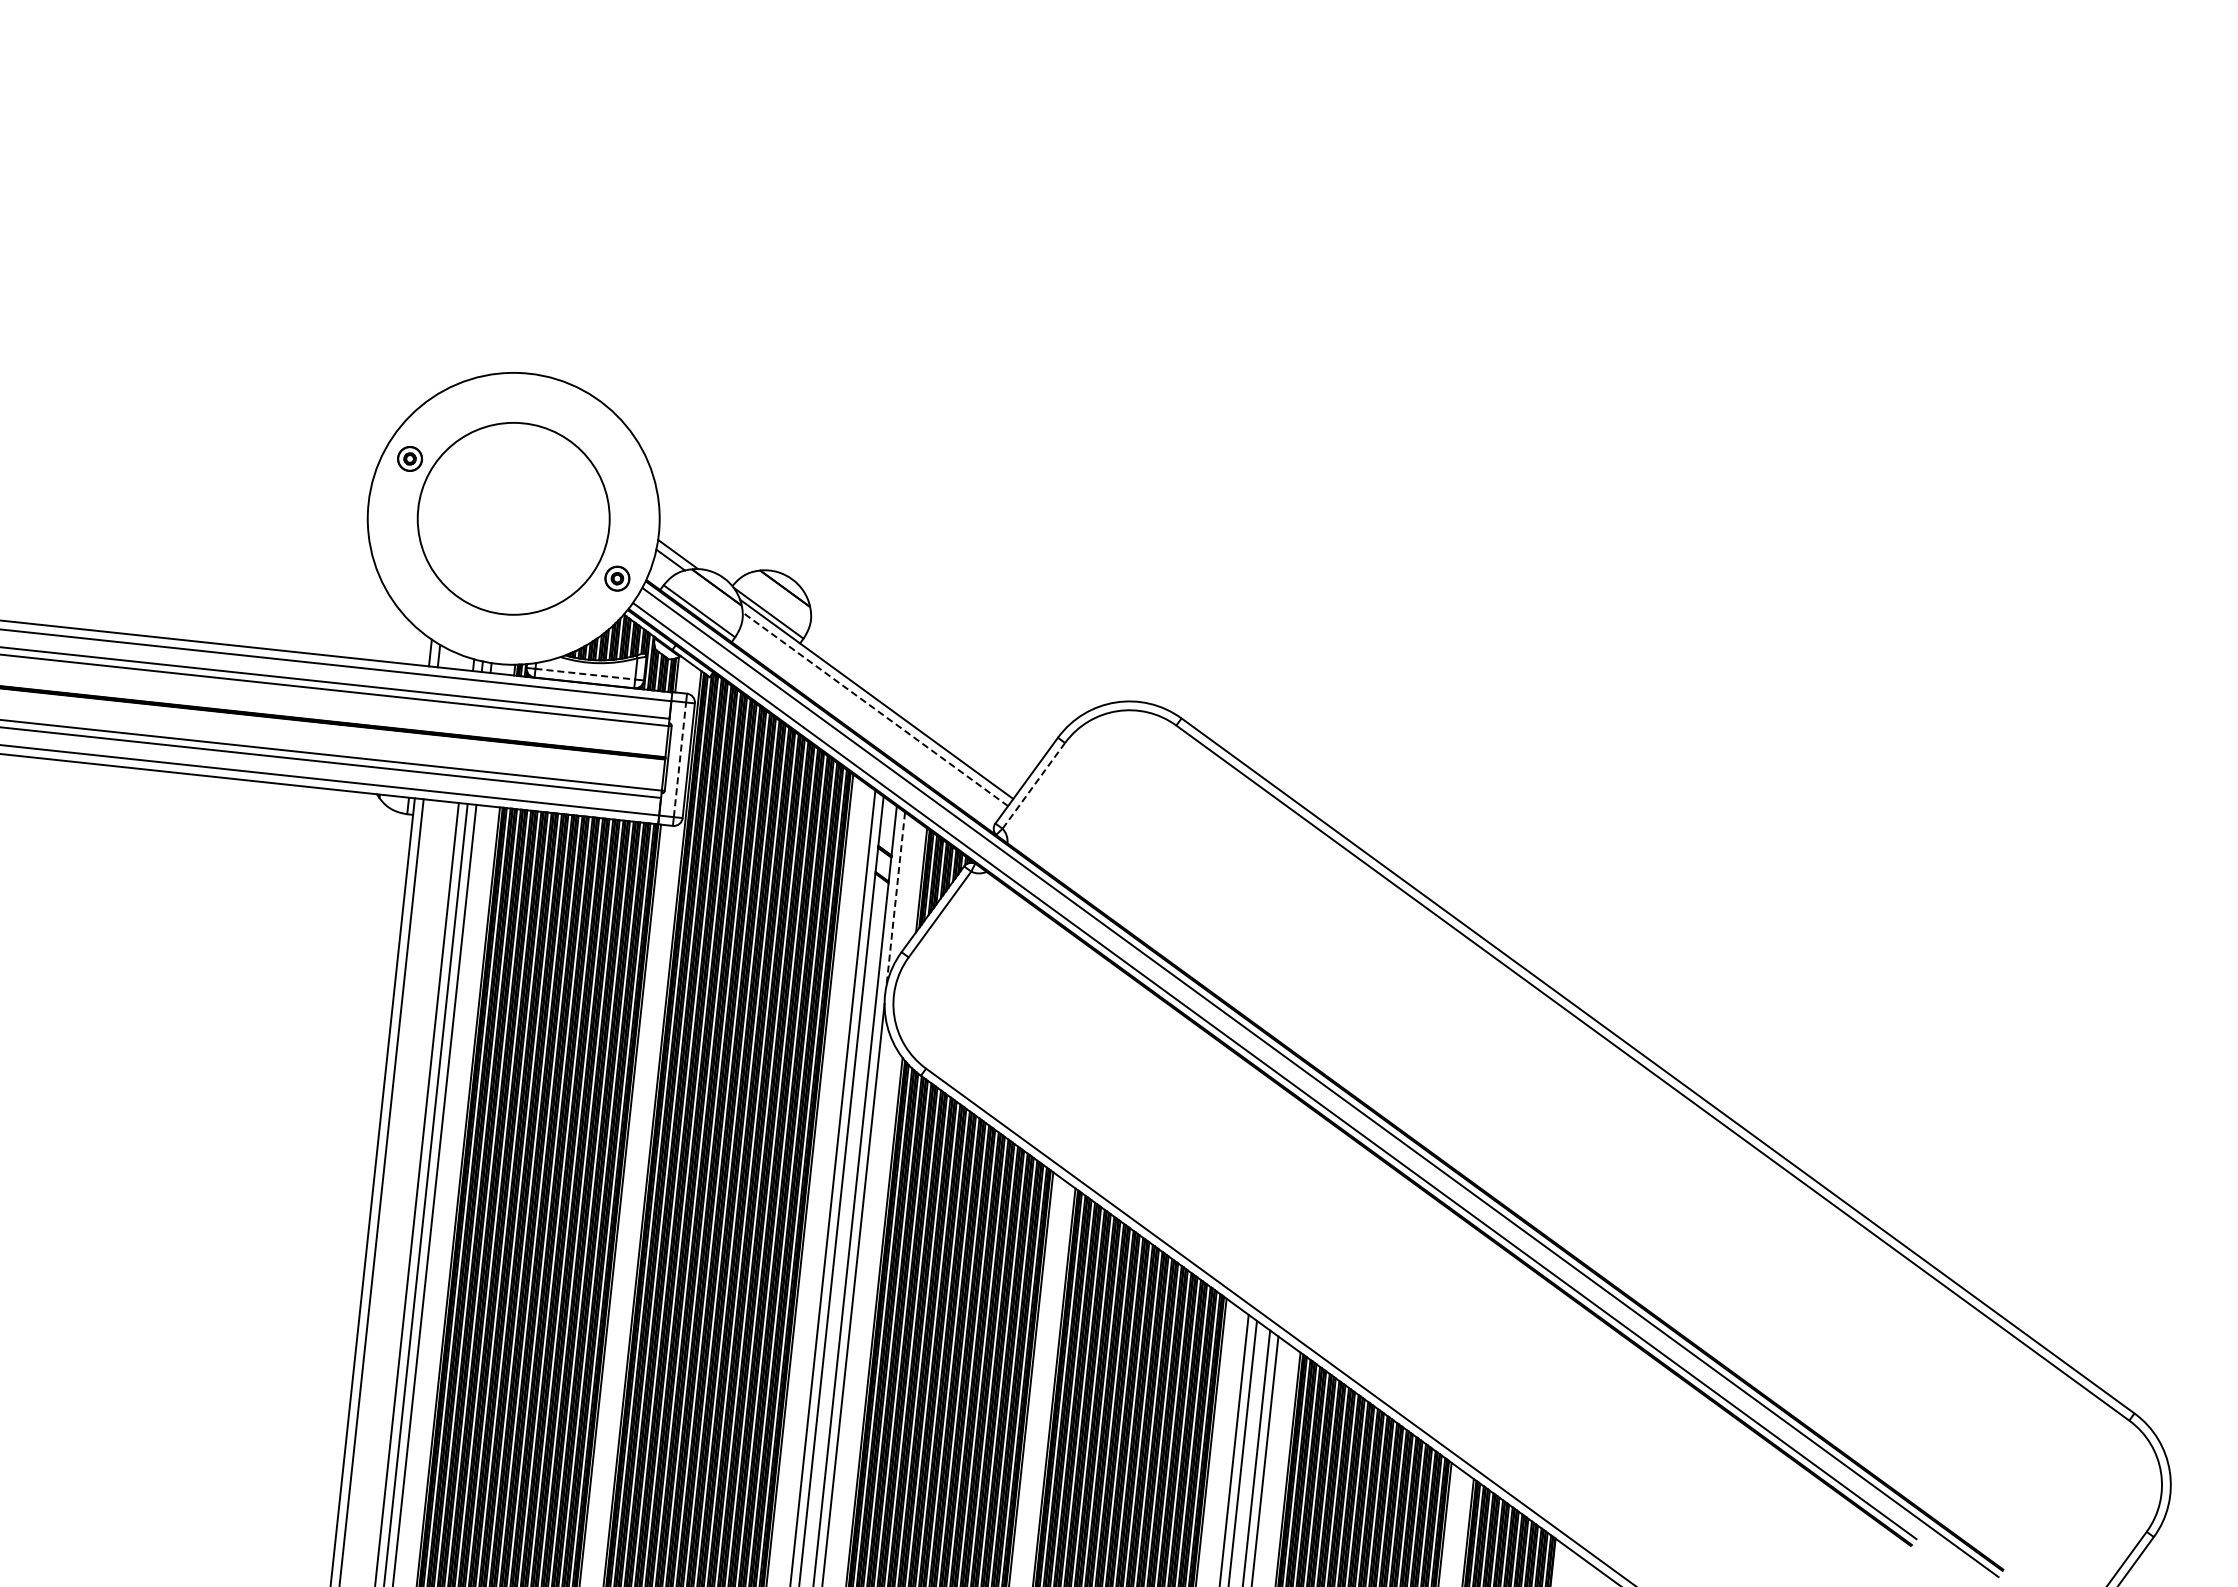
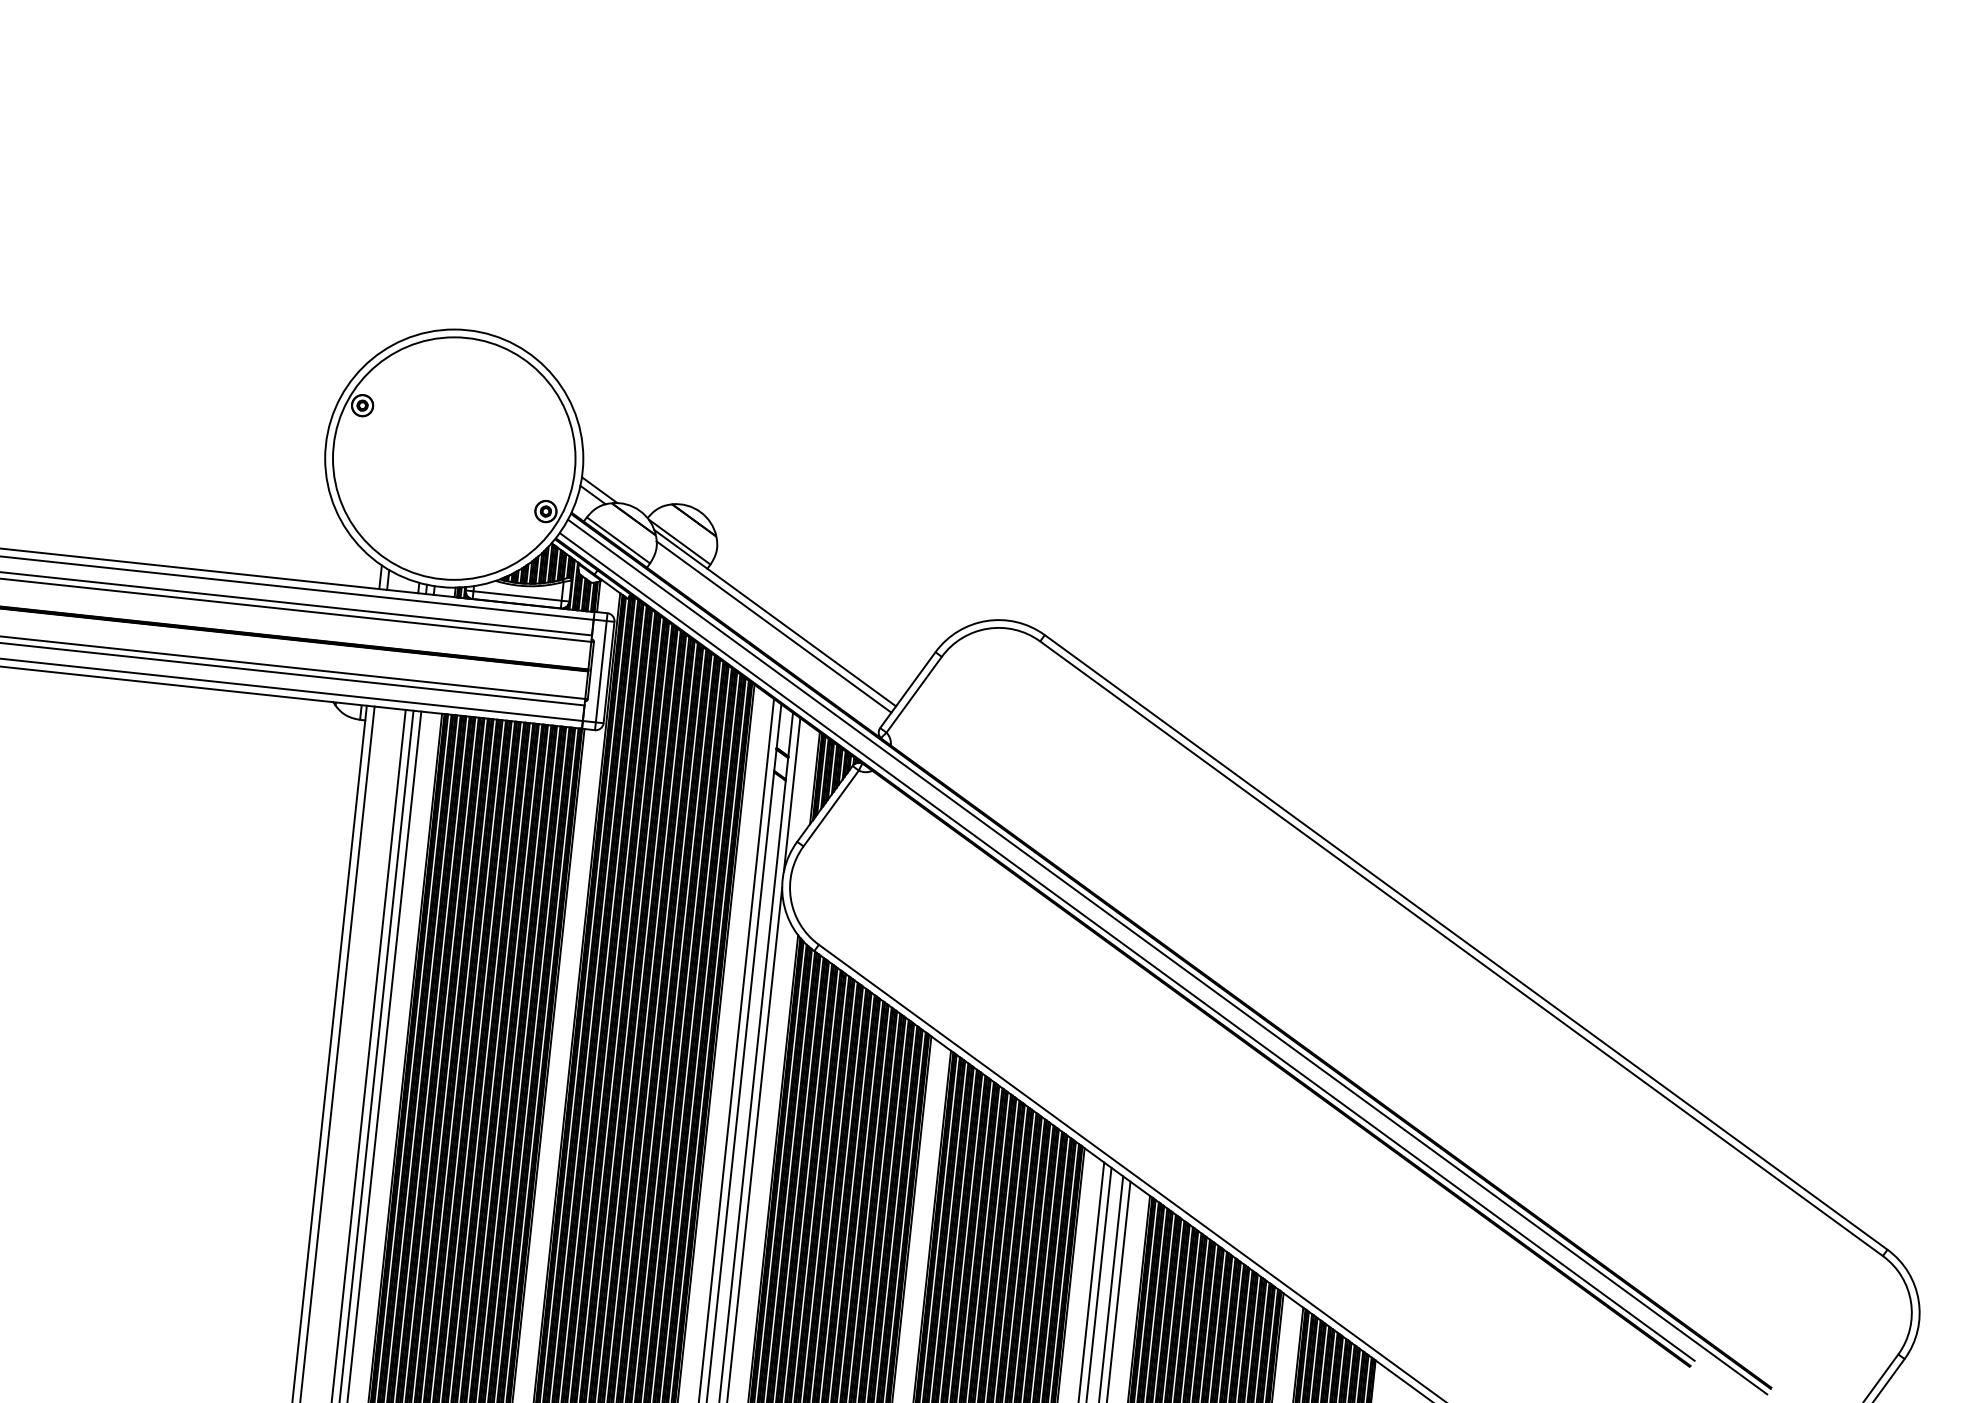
circle: (513, 518) -> (454, 458), size x1.43
line: (585, 674) -> (517, 596), dashed -> solid
line: (874, 709) -> (773, 627), dashed -> solid
line: (679, 759) -> (600, 671), dashed -> solid
line: (1033, 786) -> (913, 695), dashed -> solid
line: (895, 899) -> (791, 795), dashed -> solid

